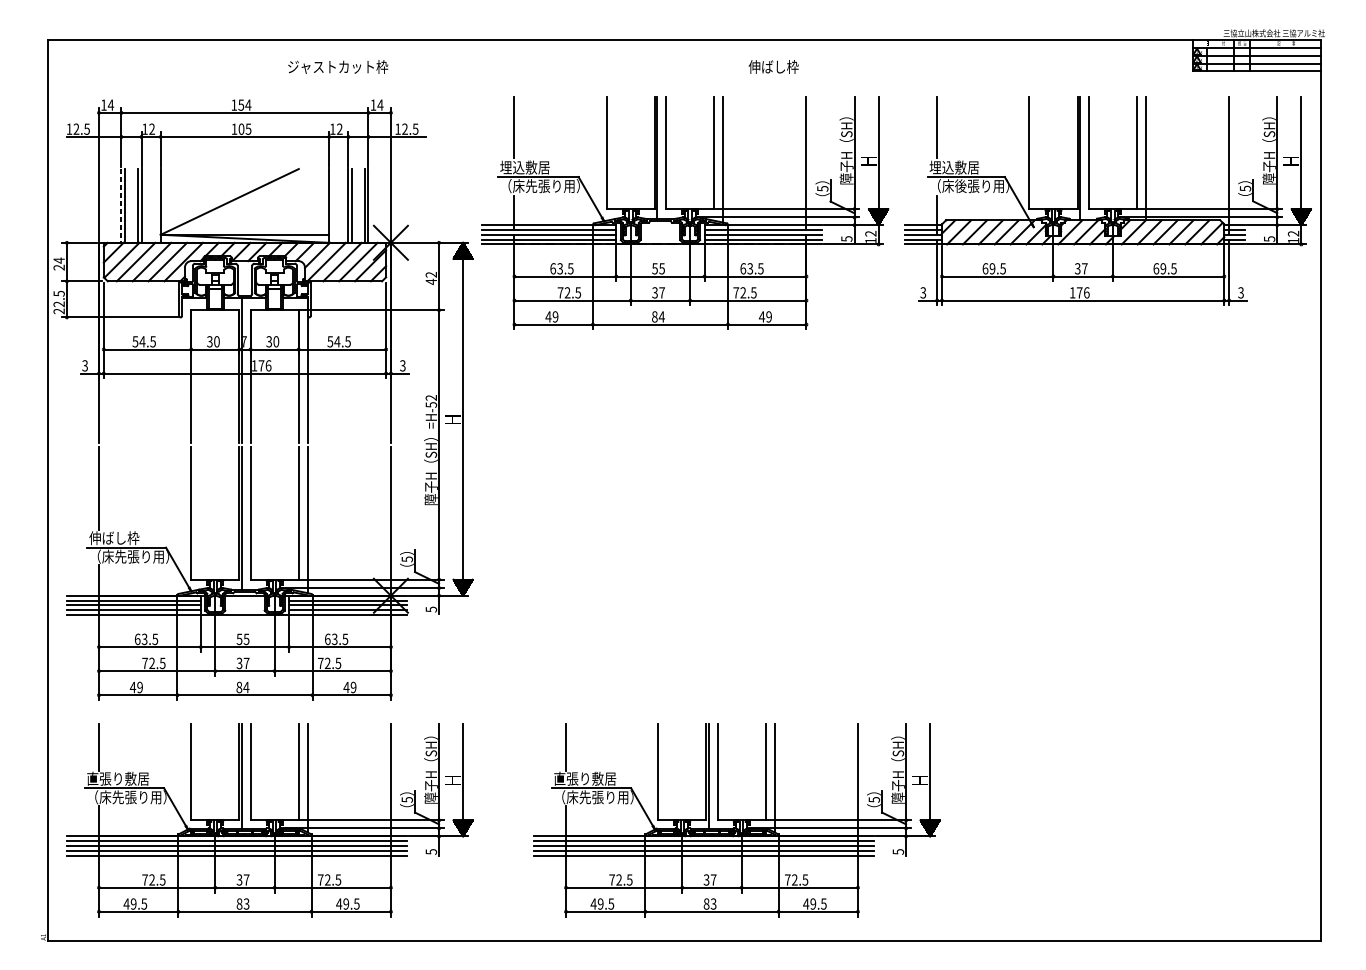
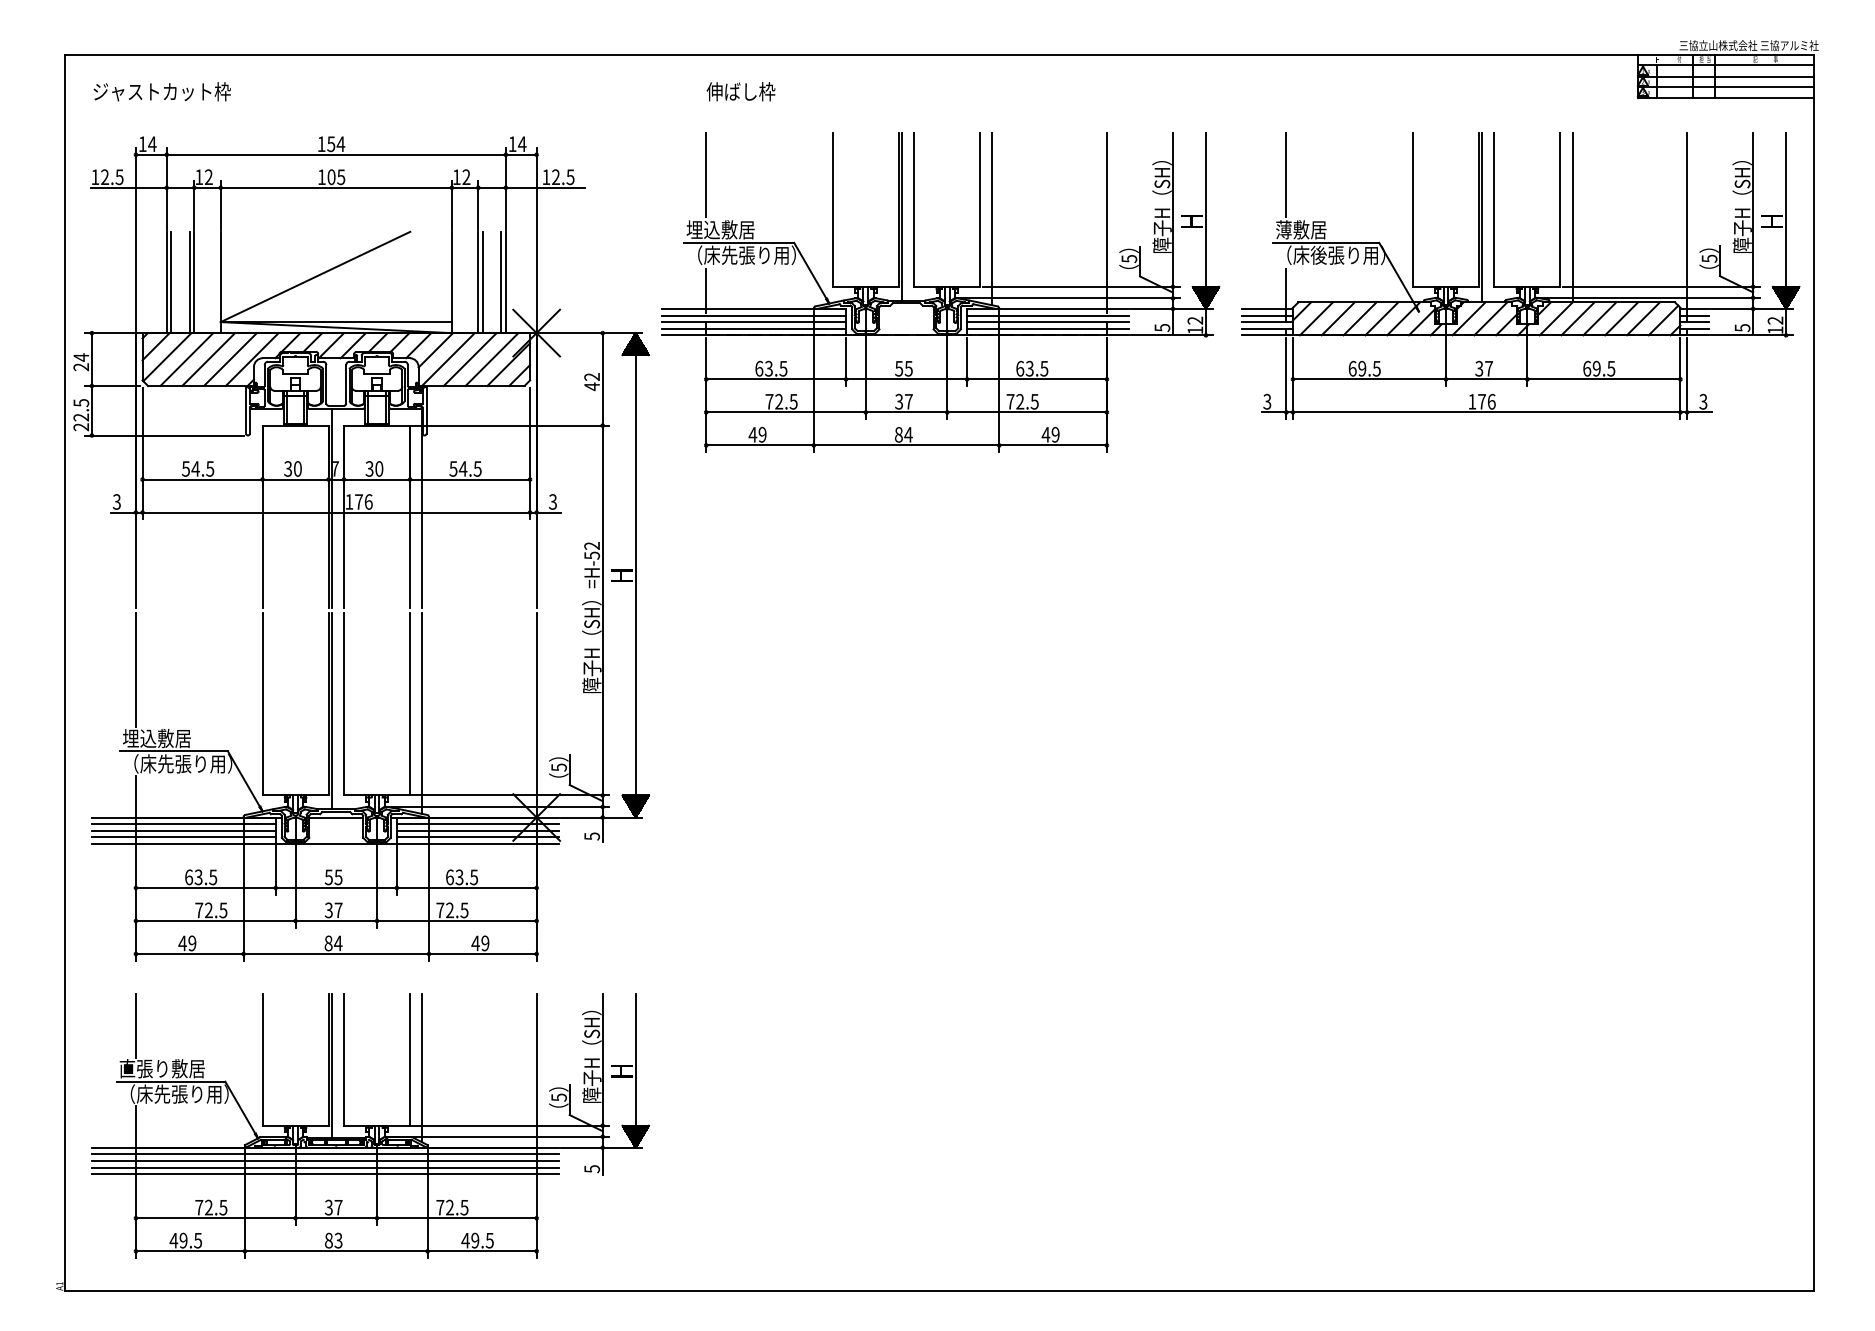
text: (337, 66) -> (161, 91), moved
text: (773, 66) -> (740, 91), moved
text: (954, 167) -> (1309, 229), 埋込敷居 -> 薄敷居
line: (121, 205) -> (166, 282), dashed -> solid
text: (113, 538) -> (156, 738), 伸ばし枠 -> 埋込敷居
part: (736, 820) -> (1011, 1125), removed

